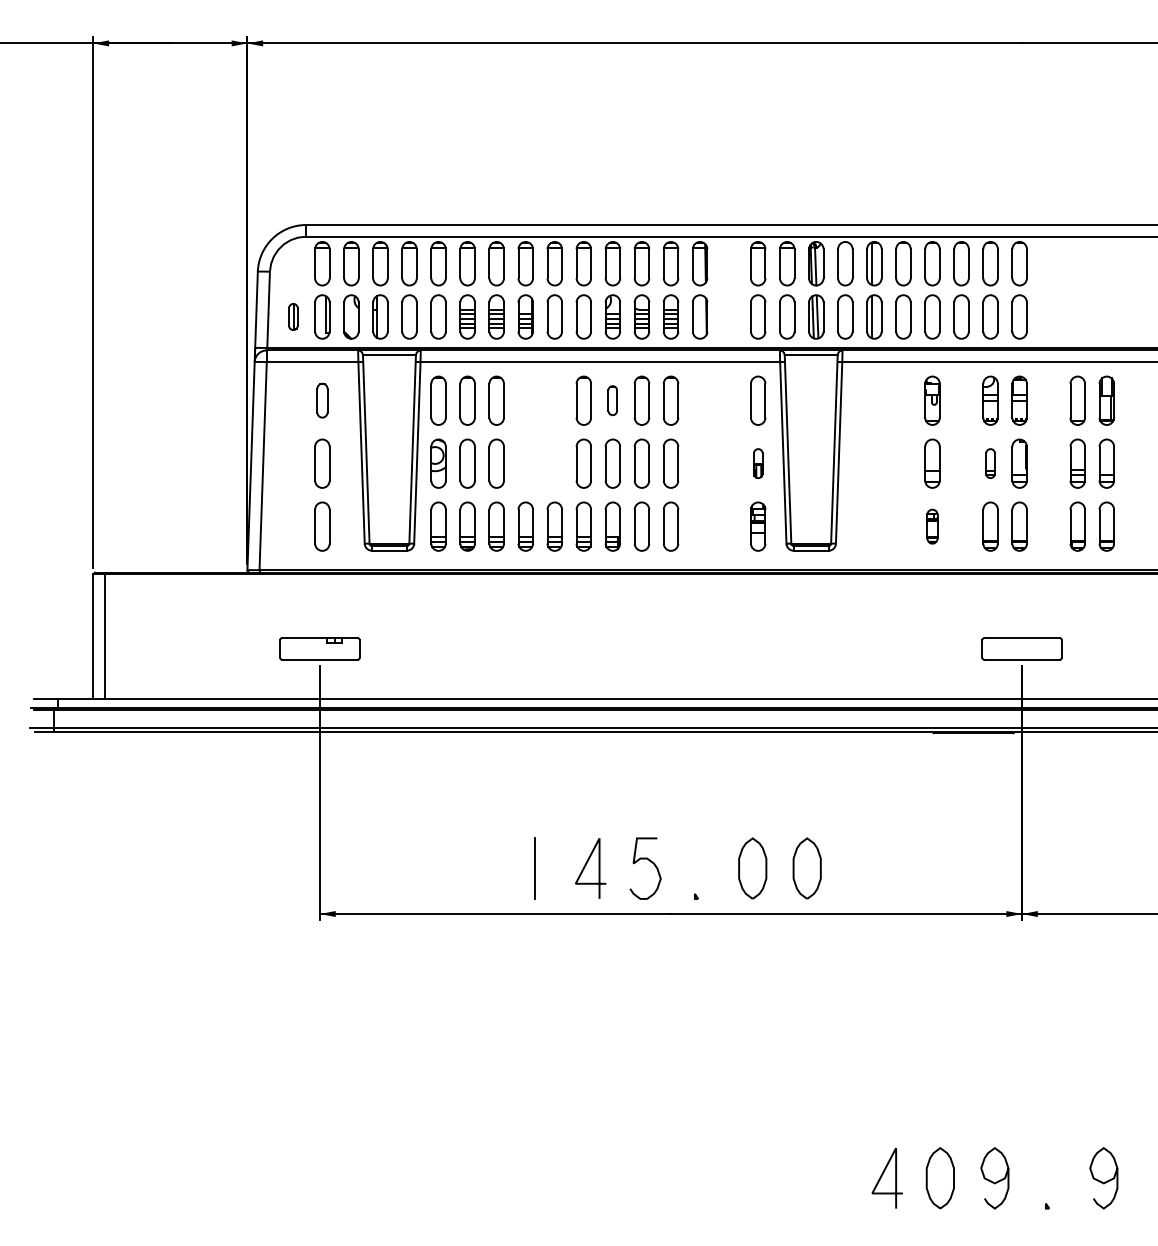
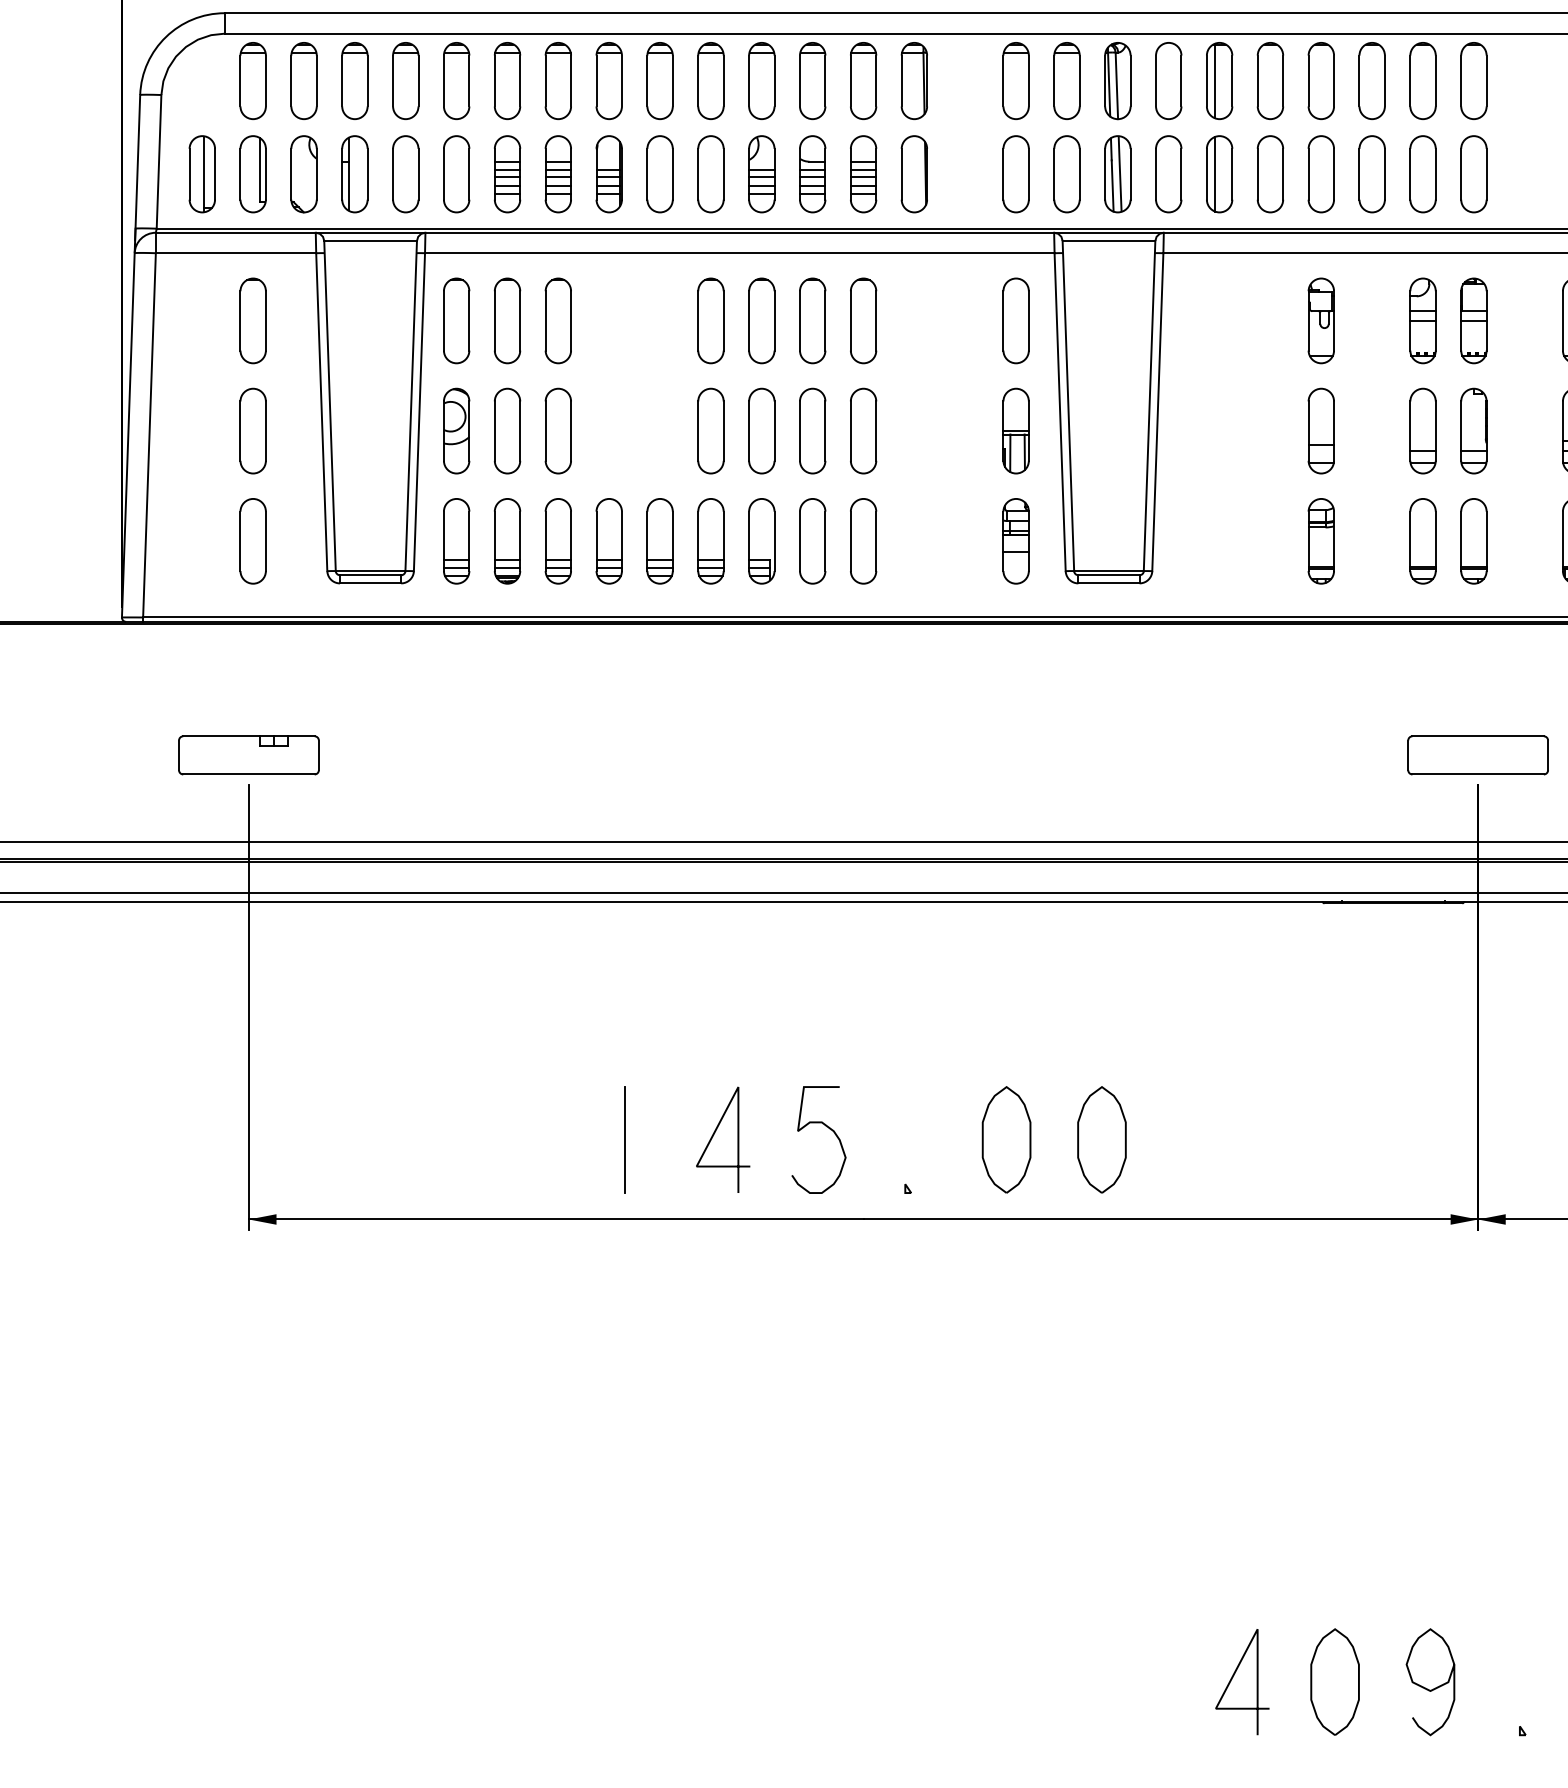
part: (293, 316) -> (202, 173), size x1.67
part: (322, 400) -> (253, 320), size x1.43
part: (612, 400) -> (761, 320), size x1.67
part: (758, 463) -> (1016, 430), size x1.67
part: (990, 463) -> (1422, 430), size x1.67
part: (932, 526) -> (1321, 541), size x1.43

